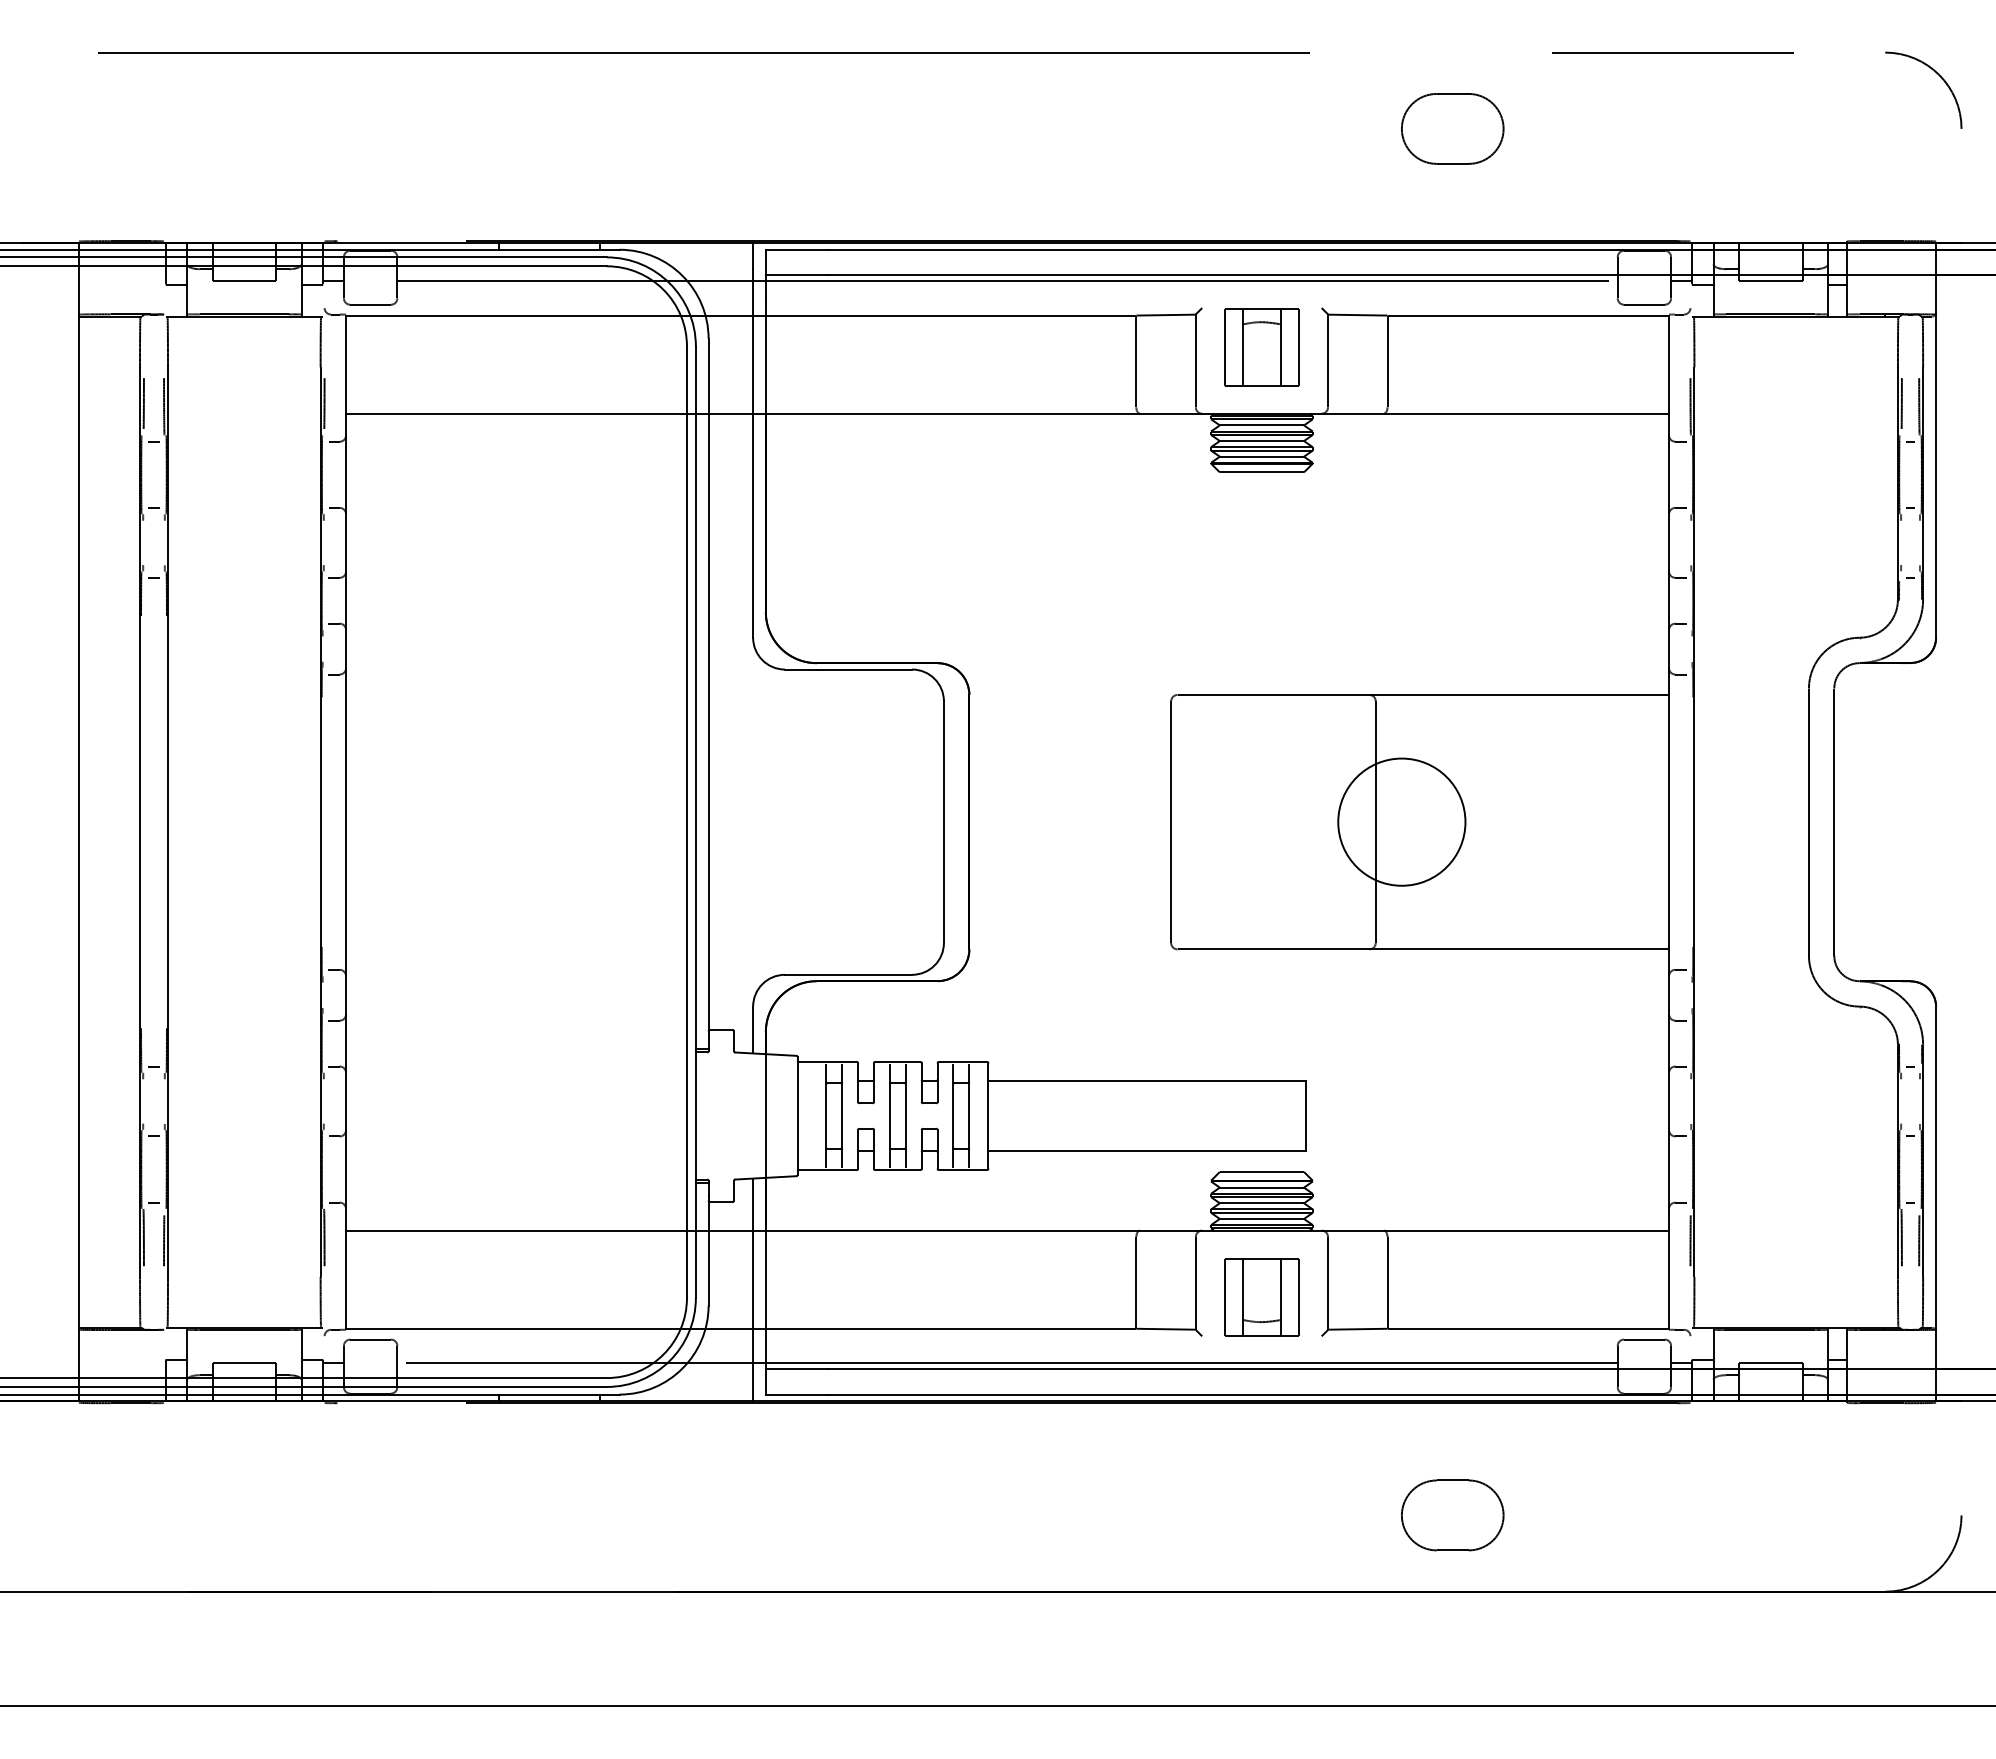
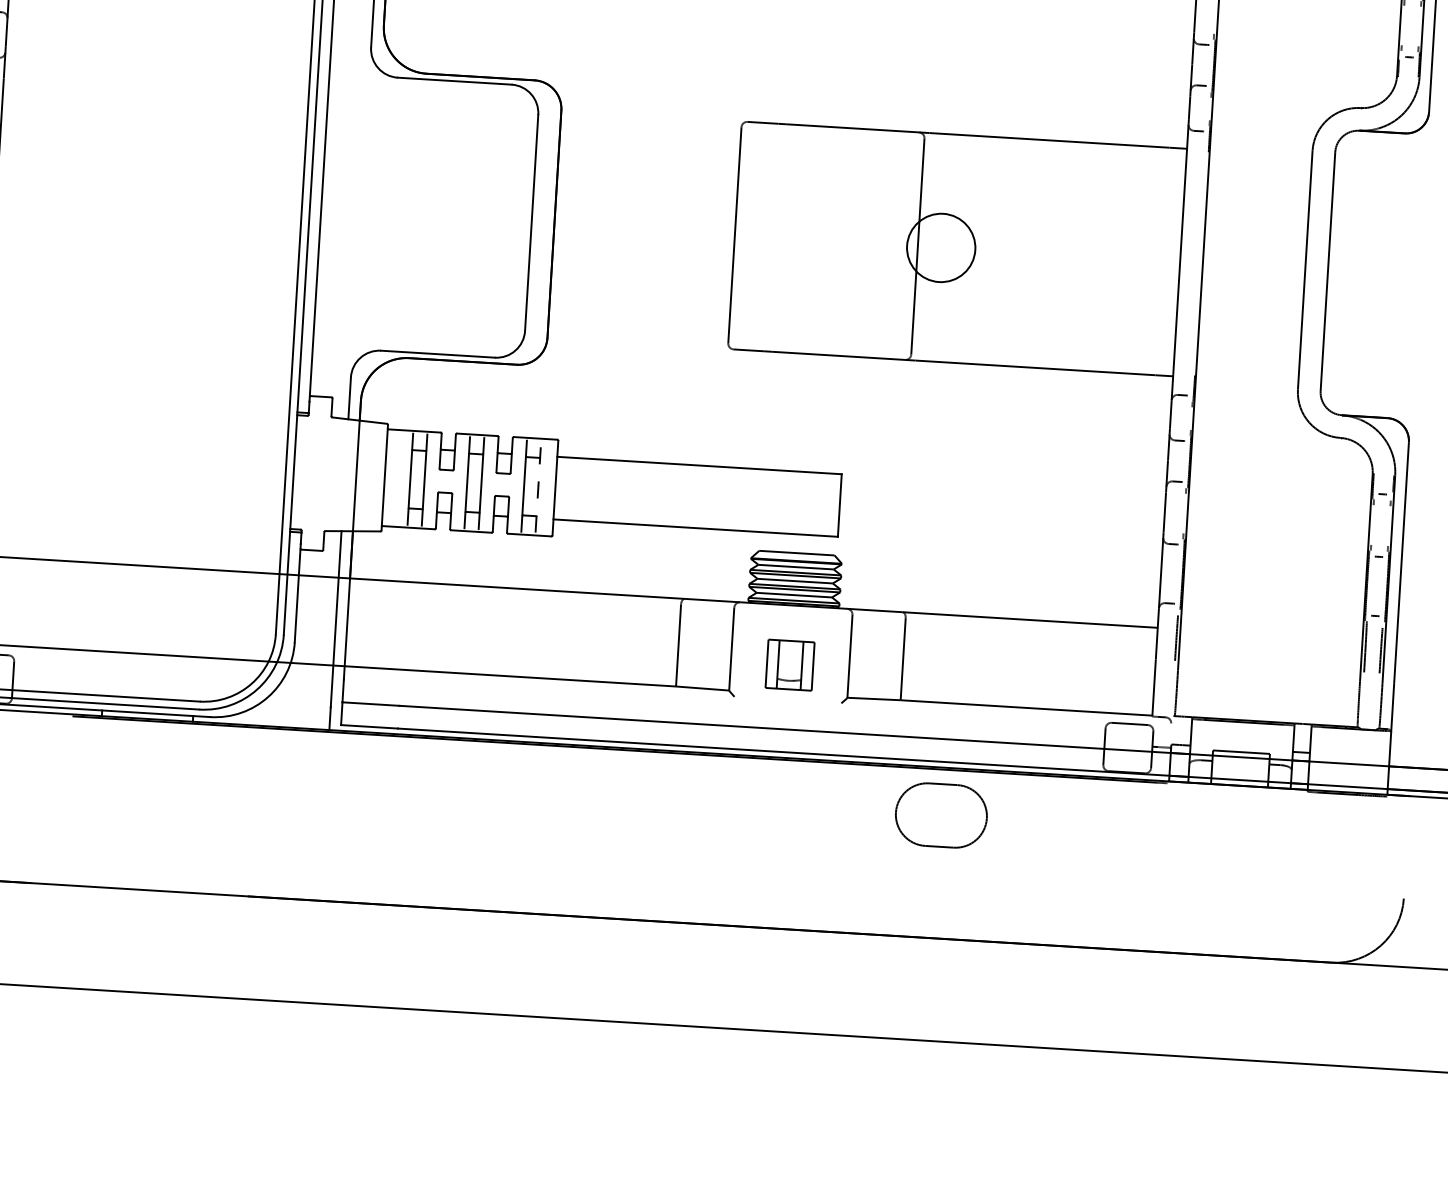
circle: (1401, 821) -> (940, 247), size x0.6
line: (969, 1116) -> (538, 487), solid -> dashed
part: (1261, 1297) -> (789, 665), size x0.7
line: (1007, 1363) -> (558, 710), removed
part: (1452, 1515) -> (941, 815), moved

